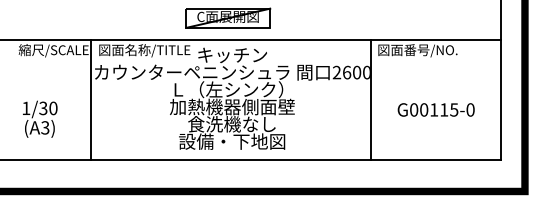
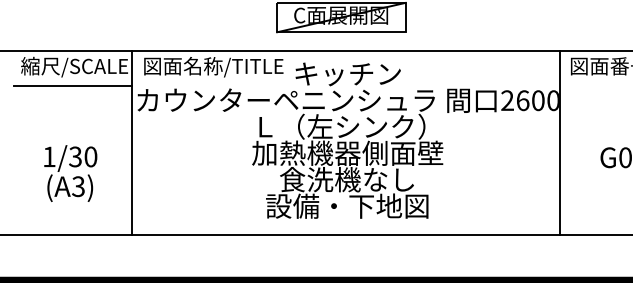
line: (52, 62) -> (72, 85), added
text: (40, 118) -> (71, 172), moved

